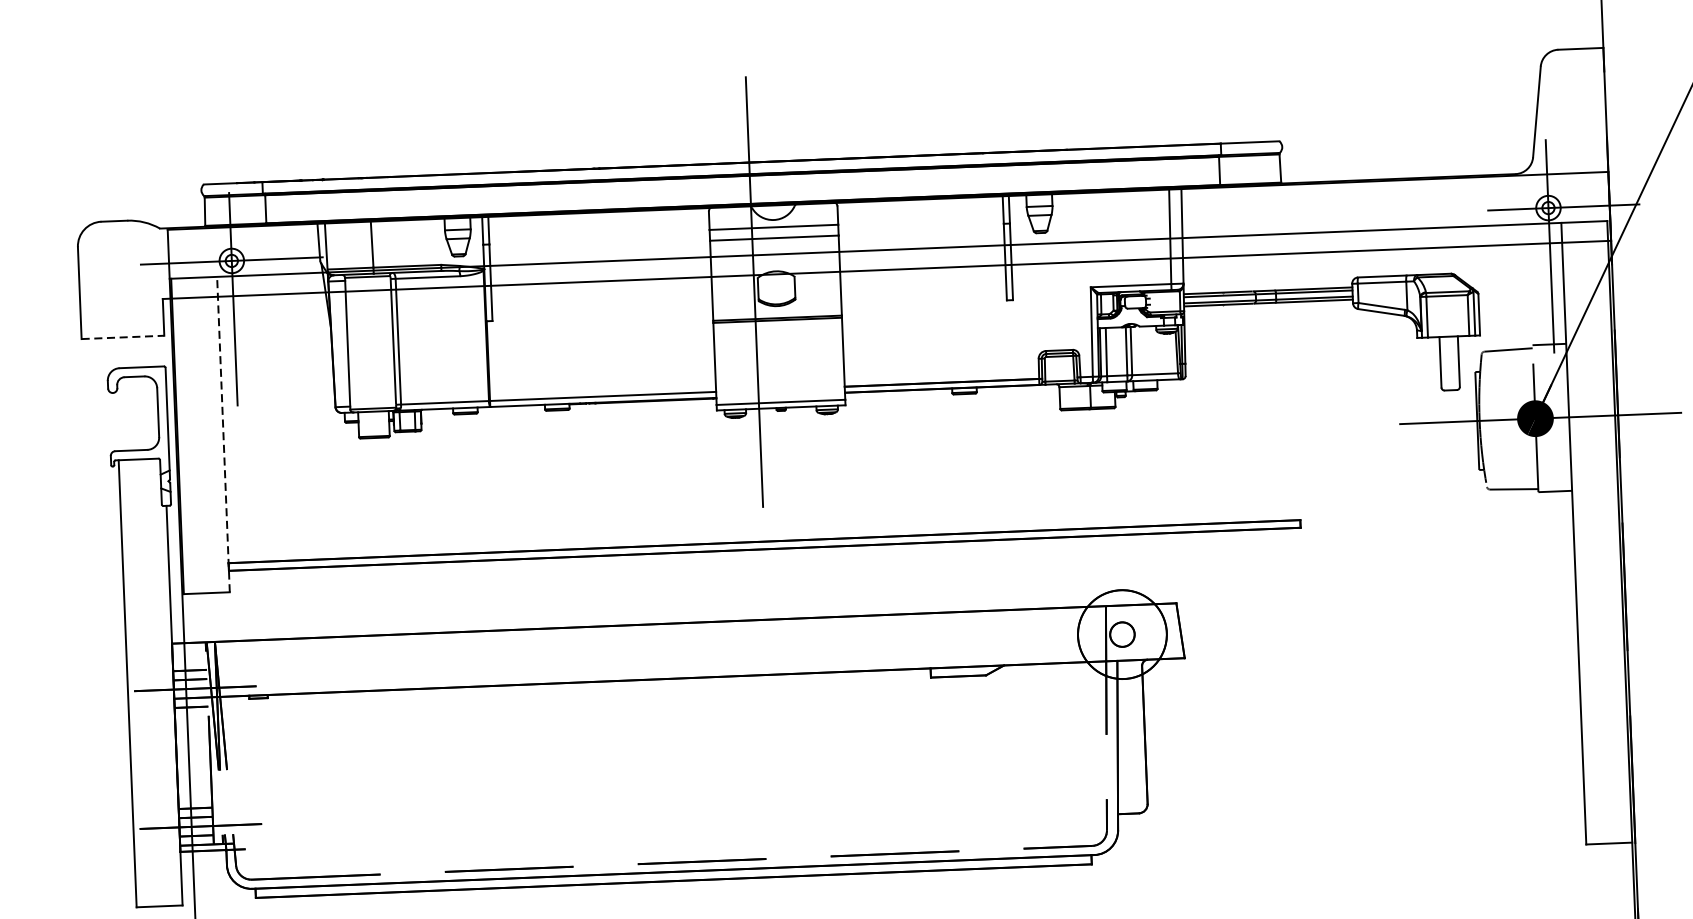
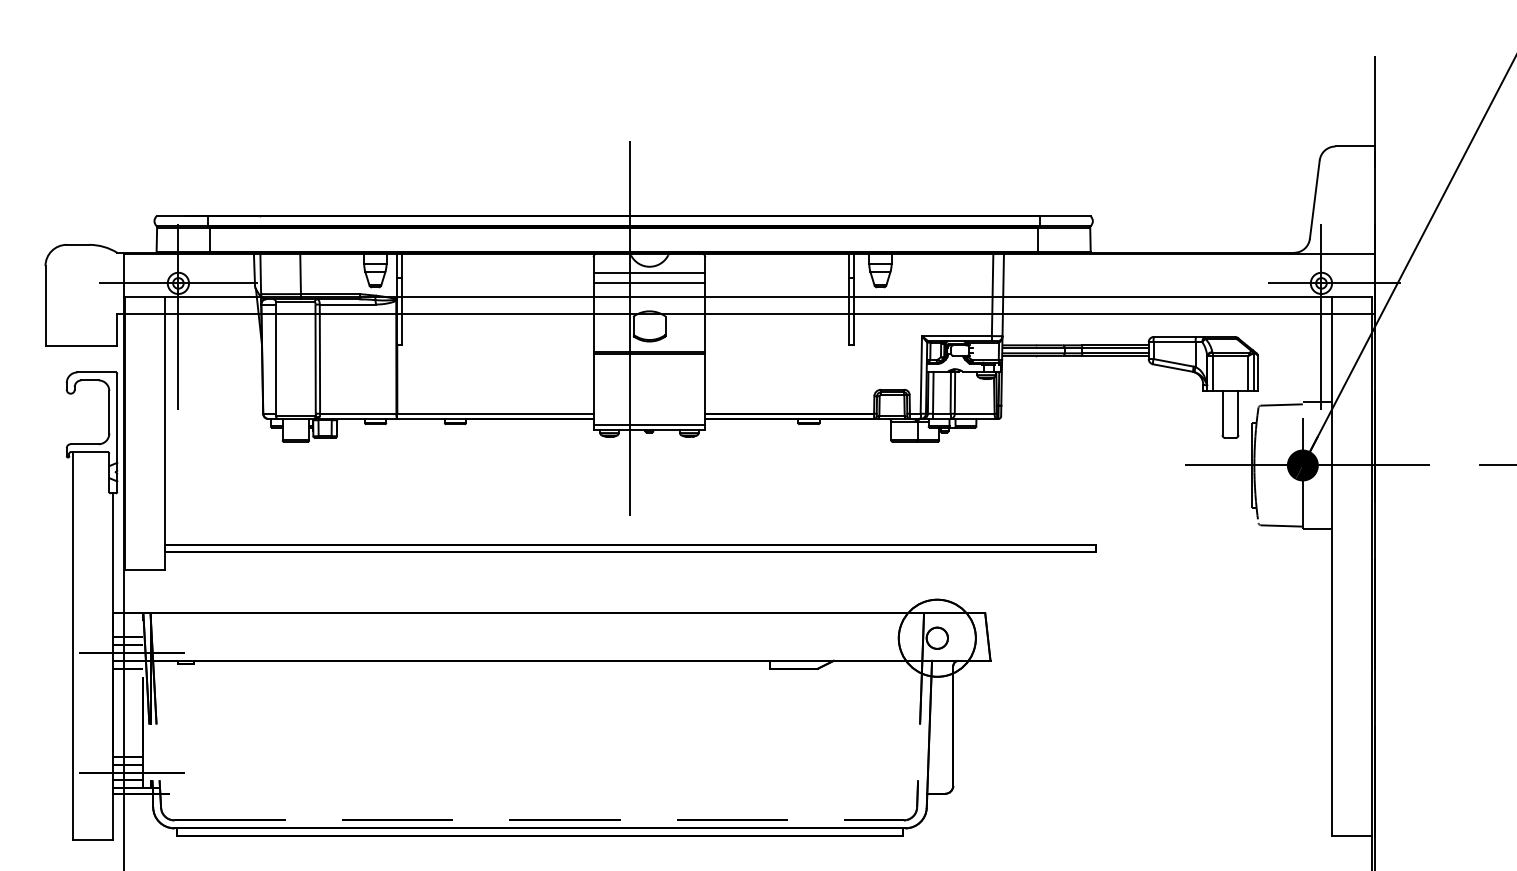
line: (123, 336) -> (81, 345), dashed -> solid
line: (223, 434) -> (165, 433), dashed -> solid

